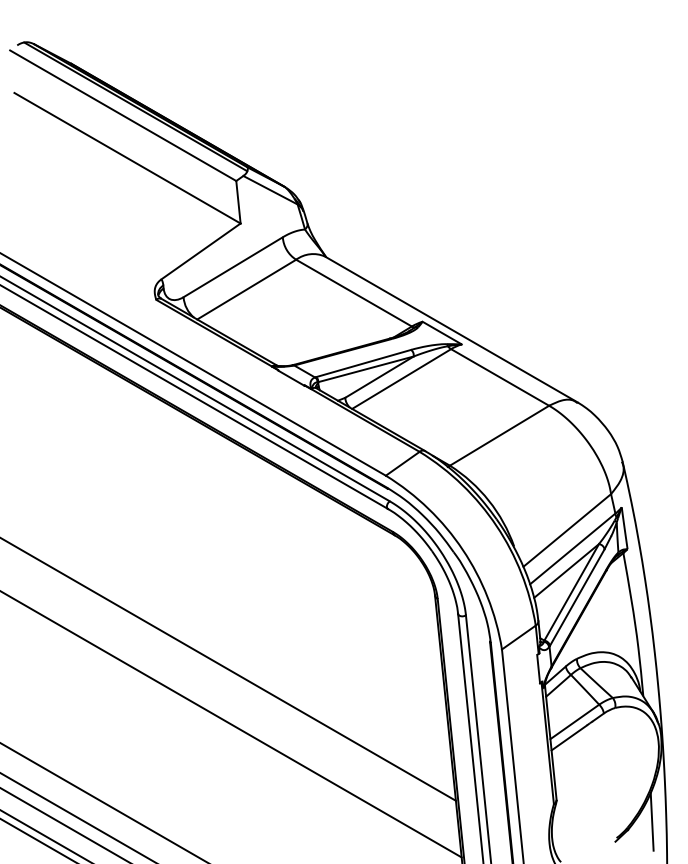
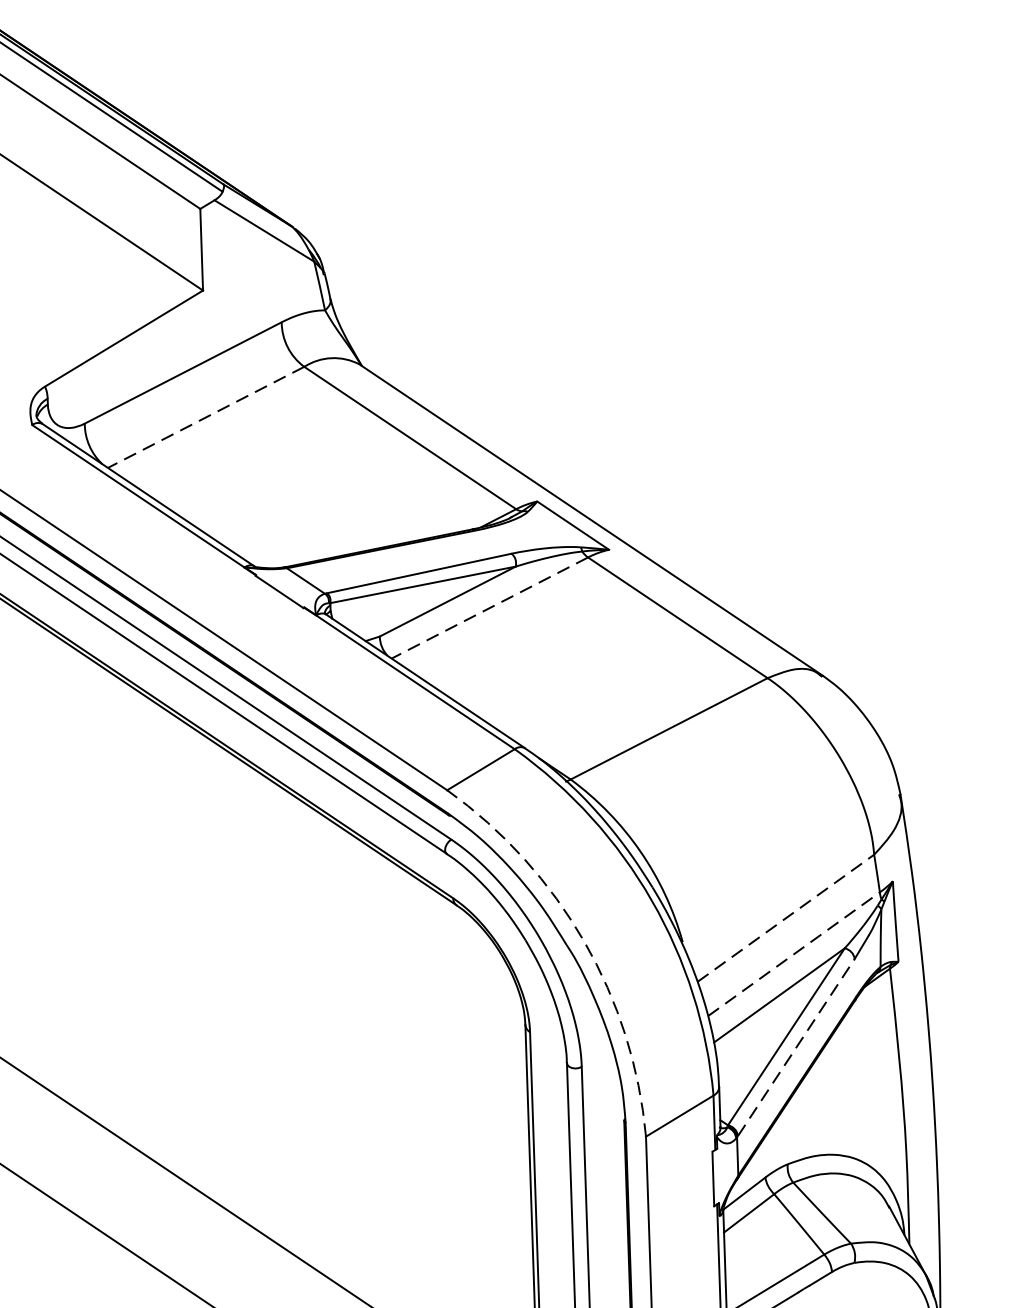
line: (246, 289) -> (205, 417), solid -> dashed
line: (401, 379) -> (489, 608), solid -> dashed
line: (567, 530) -> (786, 918), solid -> dashed
line: (573, 548) -> (795, 953), solid -> dashed
arc: (462, 549) -> (583, 940), solid -> dashed
line: (577, 597) -> (796, 1047), solid -> dashed

